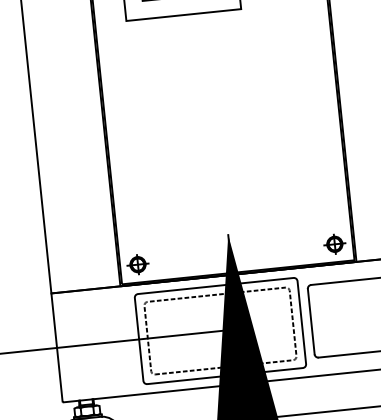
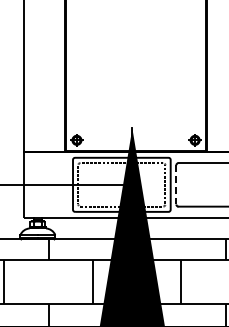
line: (311, 321) -> (176, 184), solid -> dashed

